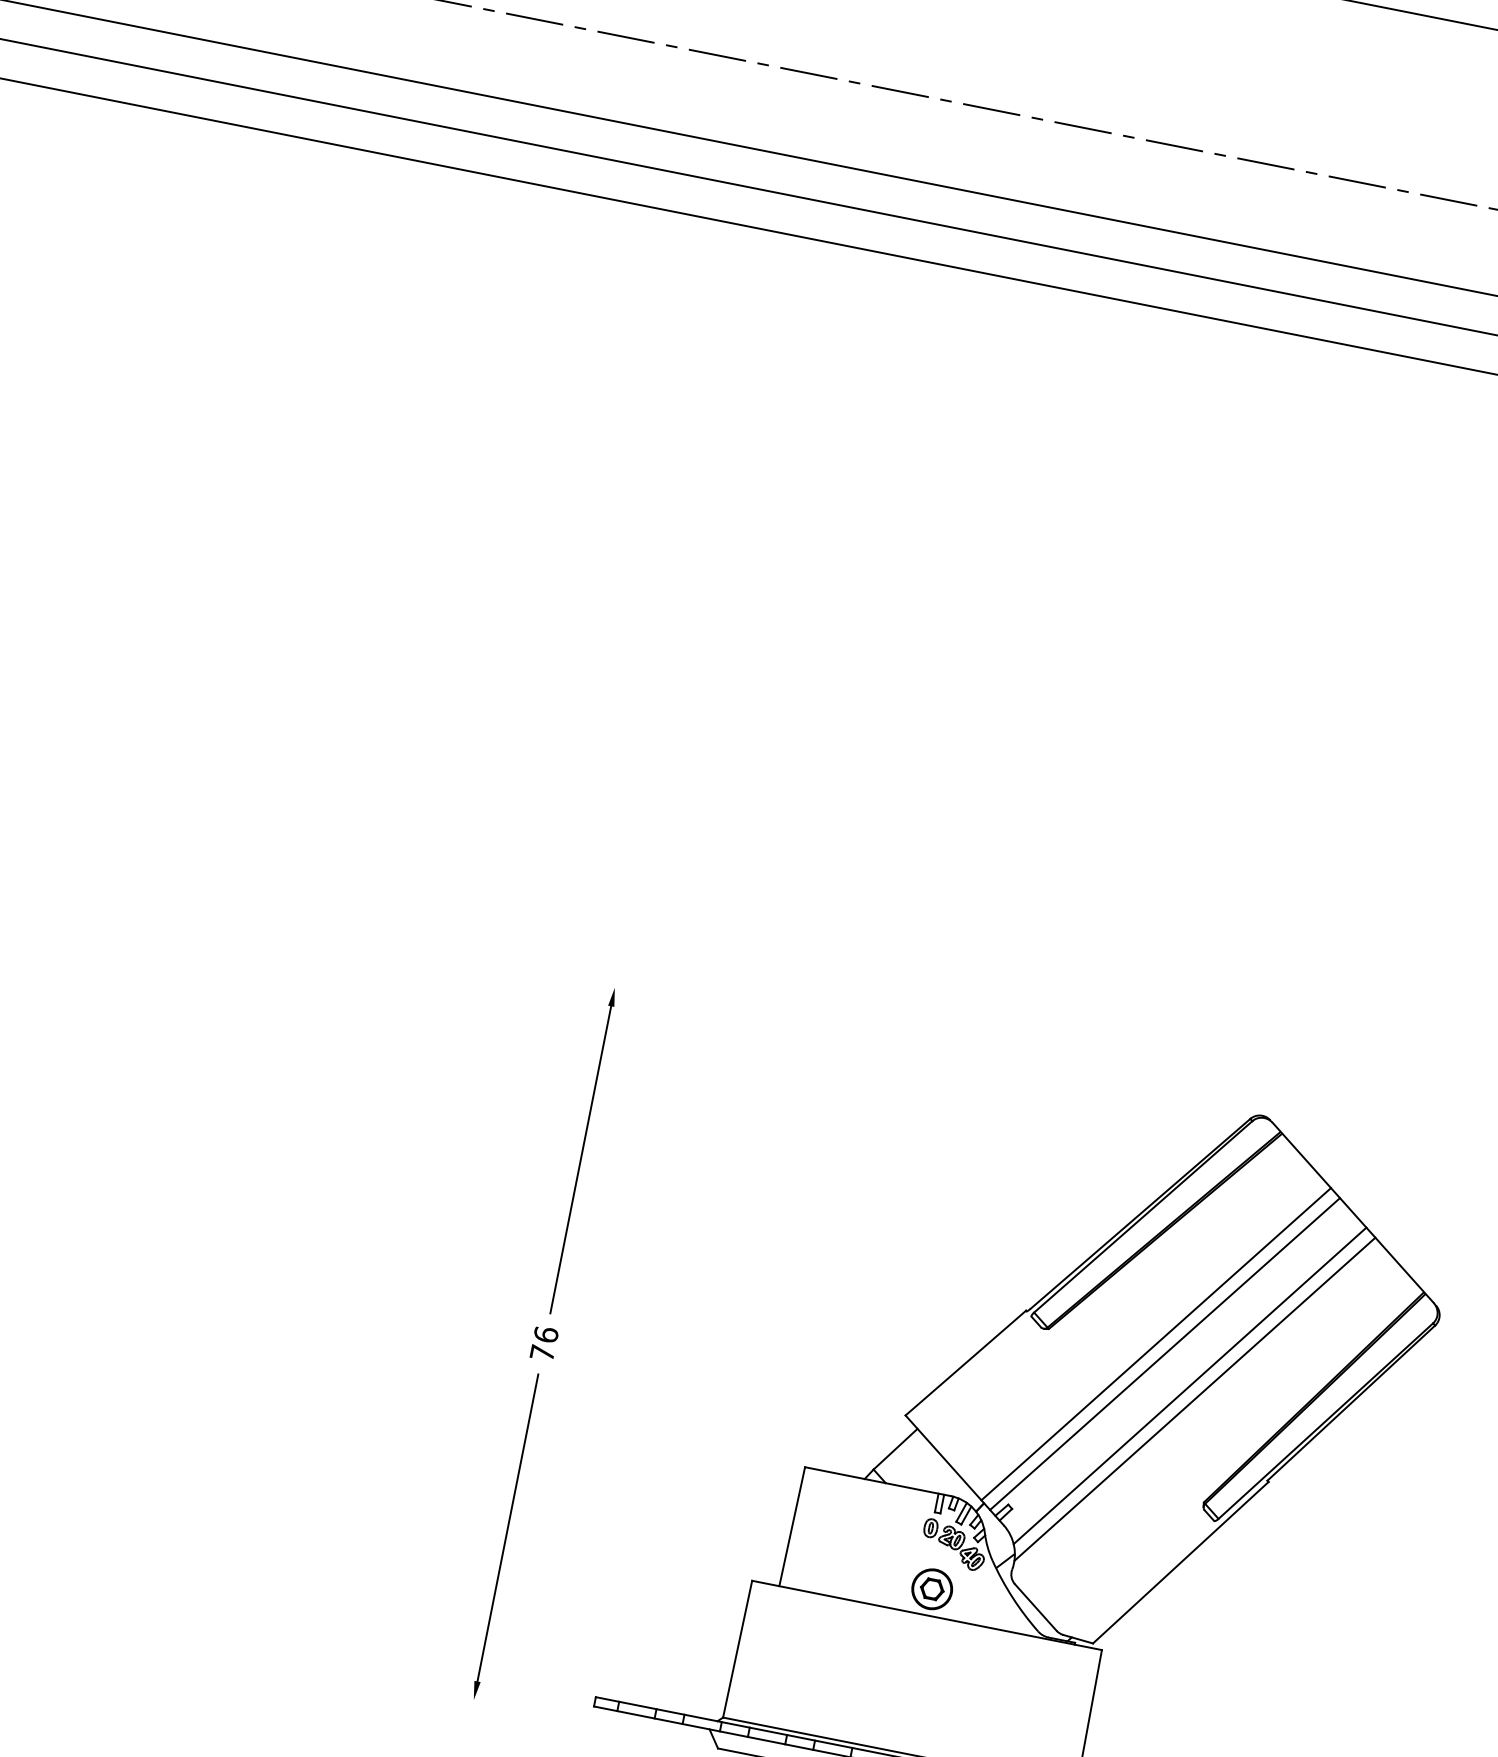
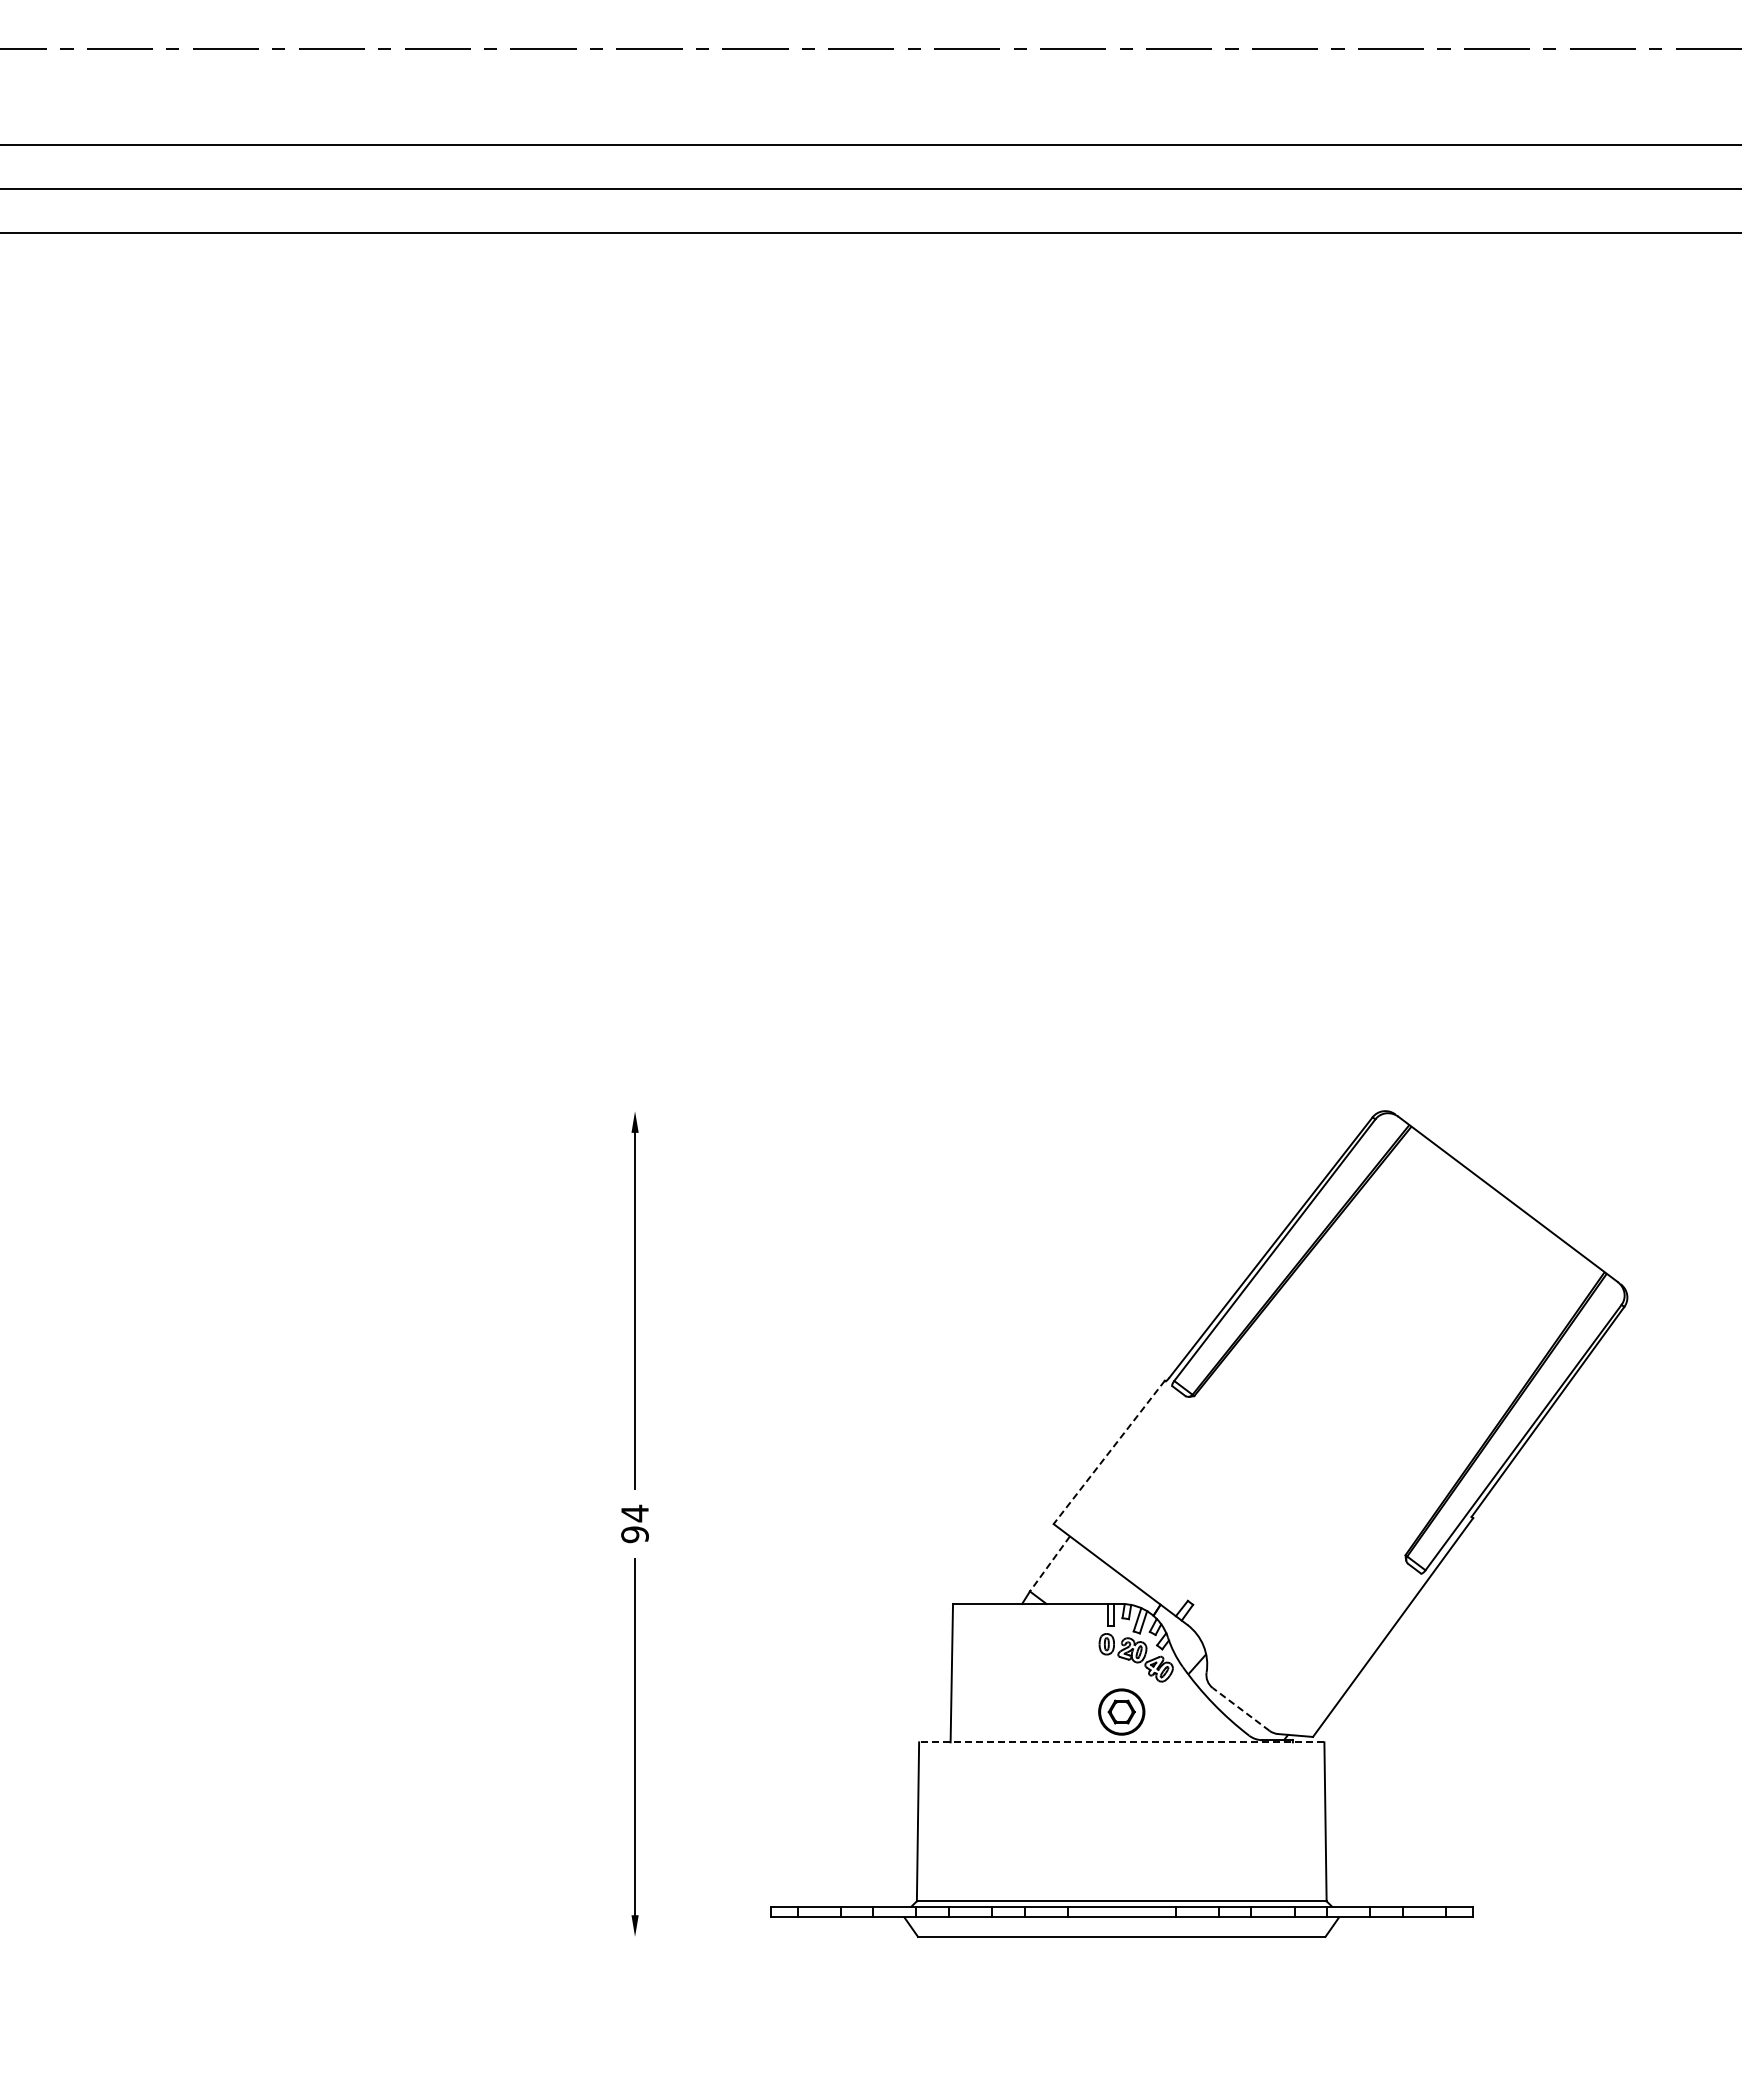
text: (543, 1343) -> (634, 1523), 76 -> 94
line: (1155, 1343) -> (1316, 1388), removed
line: (1165, 1353) -> (1329, 1397), removed
line: (965, 1363) -> (1109, 1452), solid -> dashed
line: (1190, 1385) -> (1364, 1427), removed
line: (1194, 1399) -> (1372, 1442), removed
line: (895, 1449) -> (1049, 1564), solid -> dashed
line: (1035, 1607) -> (1240, 1709), solid -> dashed
line: (926, 1615) -> (1121, 1742), solid -> dashed

